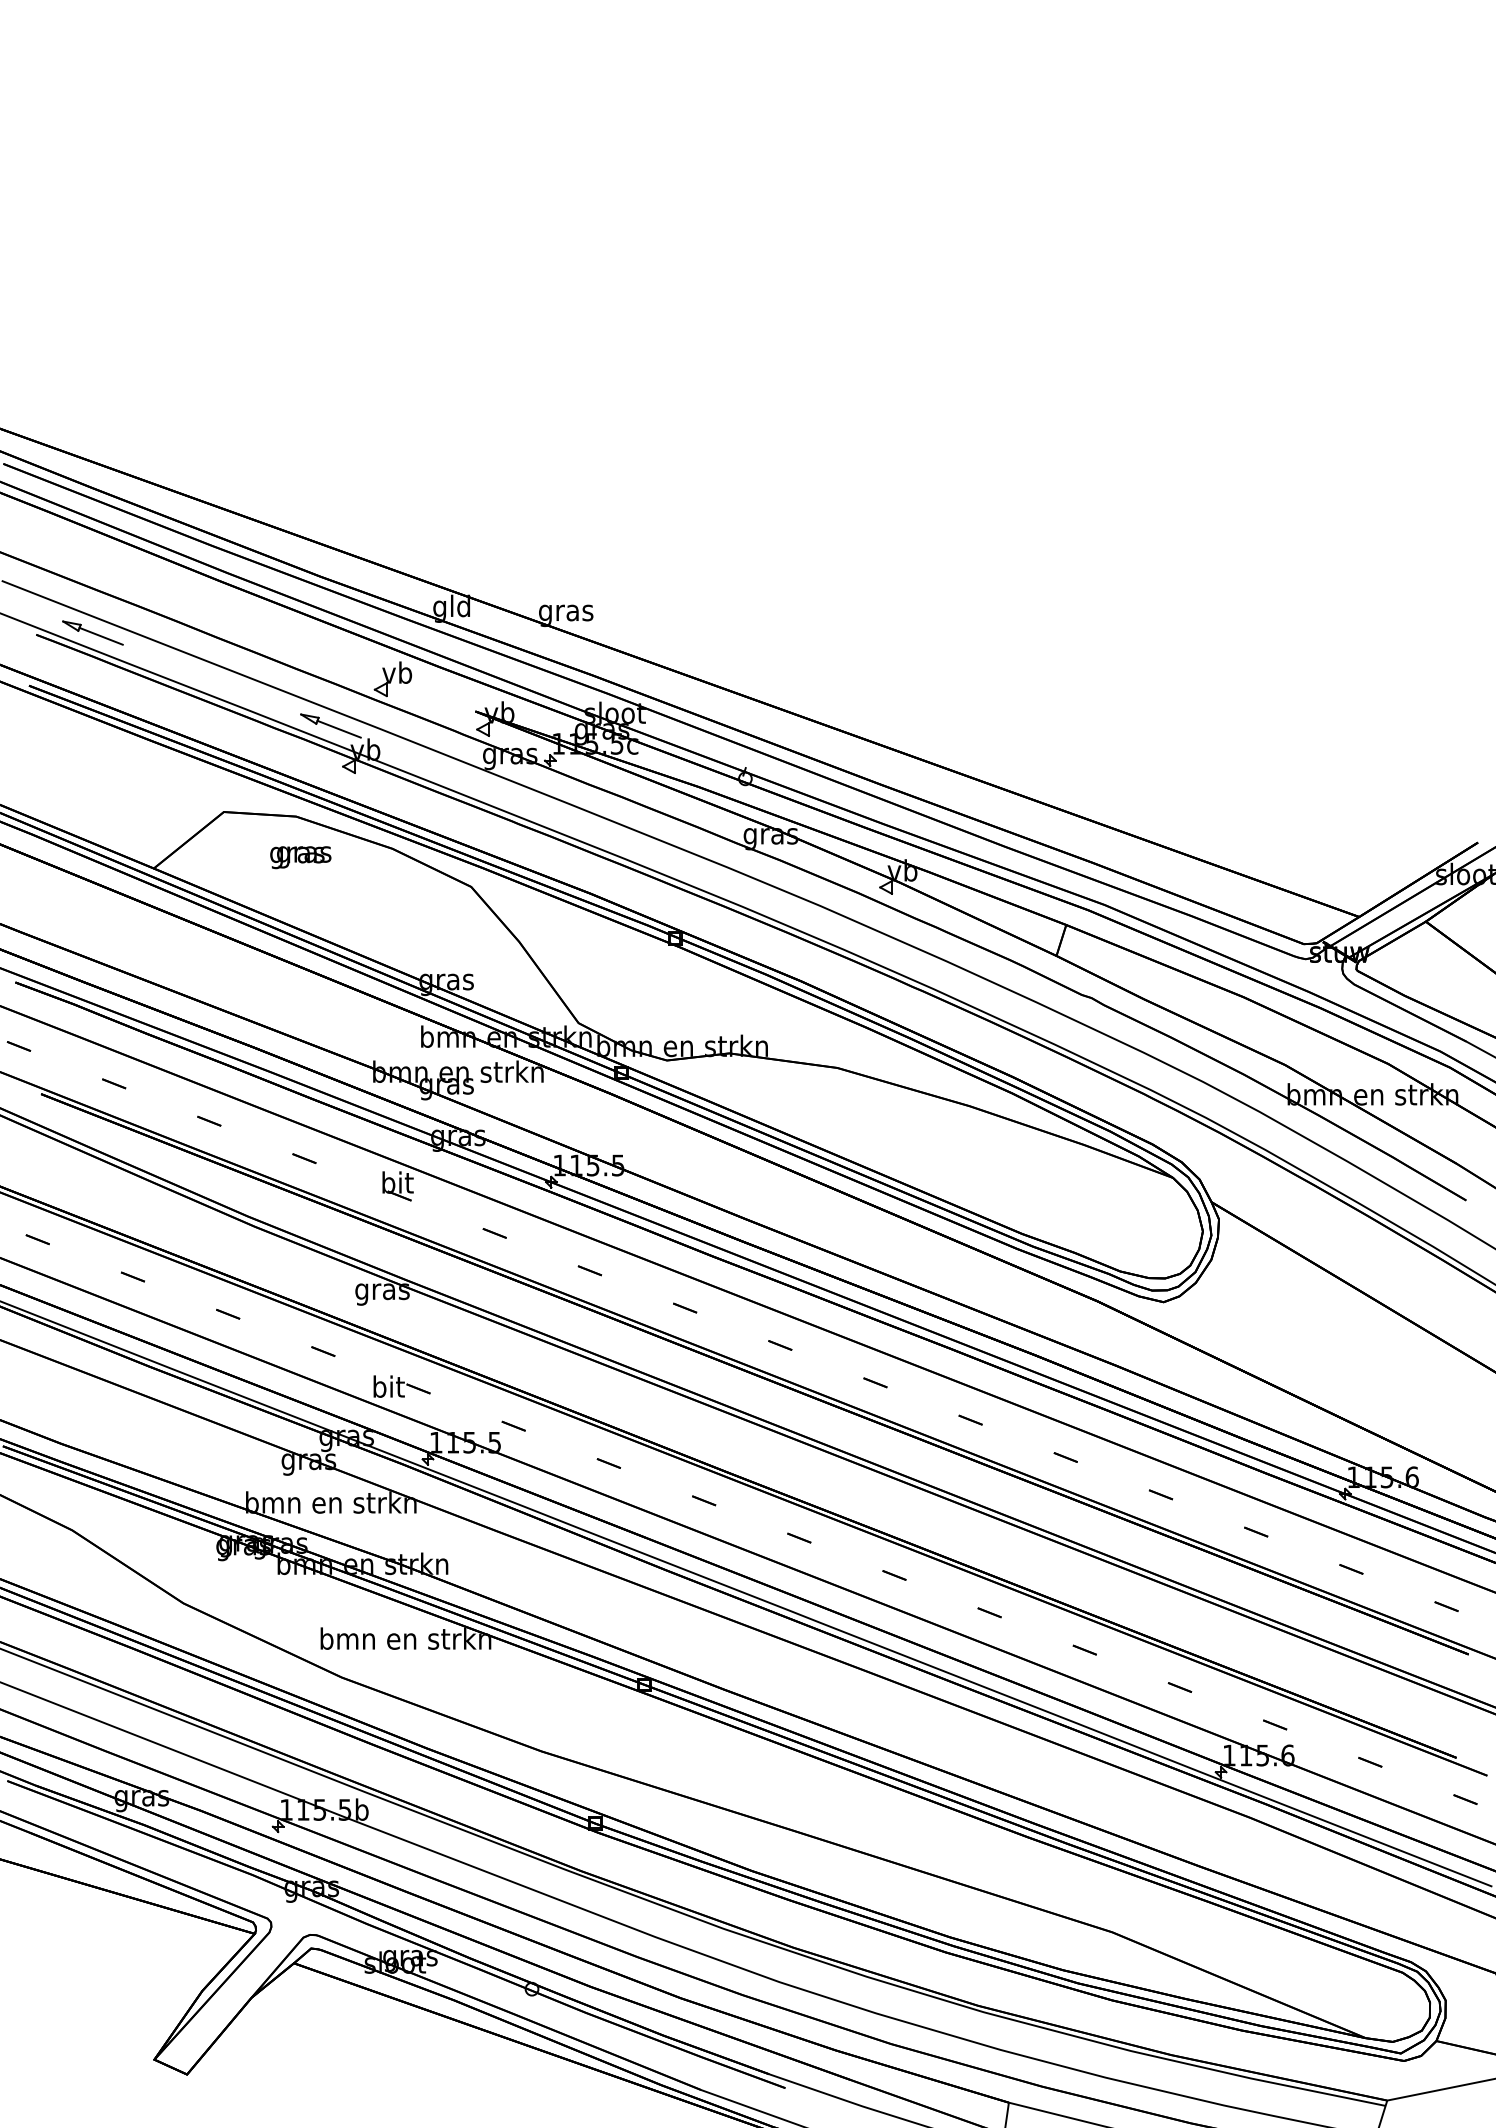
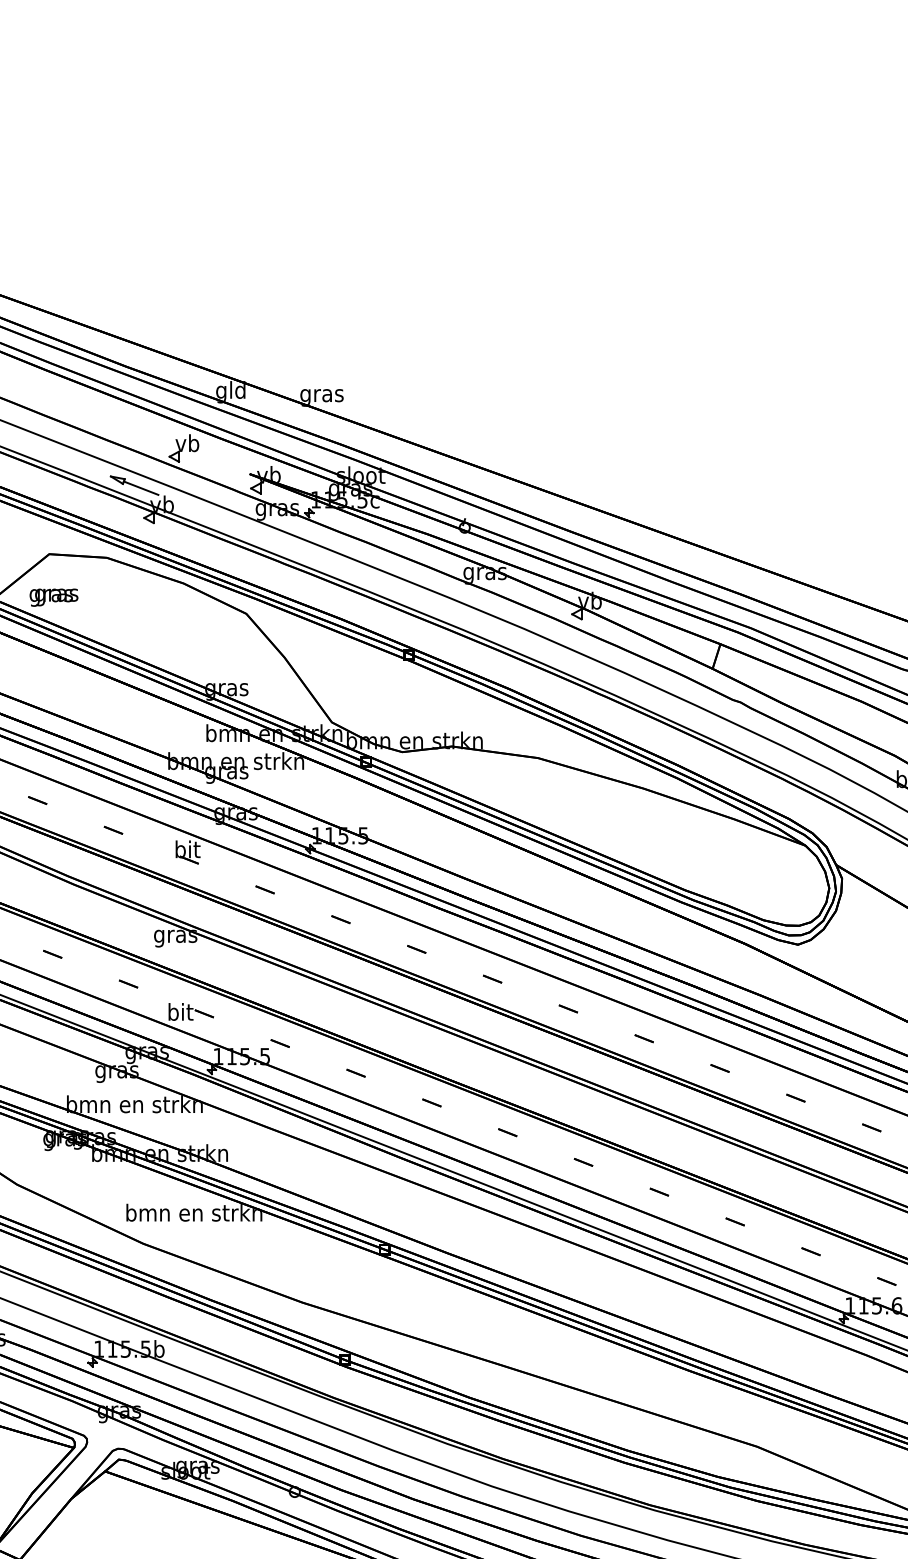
text: (300, 857) -> (53, 597), moved

